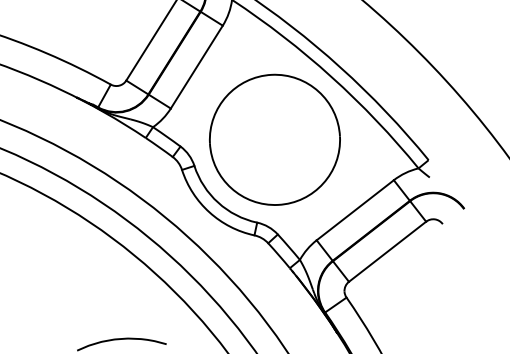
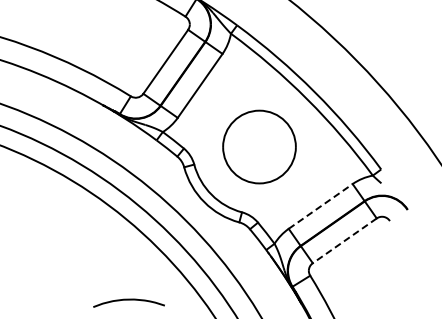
part: (274, 139) -> (259, 146), size x0.7
line: (356, 210) -> (321, 206), solid -> dashed
line: (387, 252) -> (344, 241), solid -> dashed

